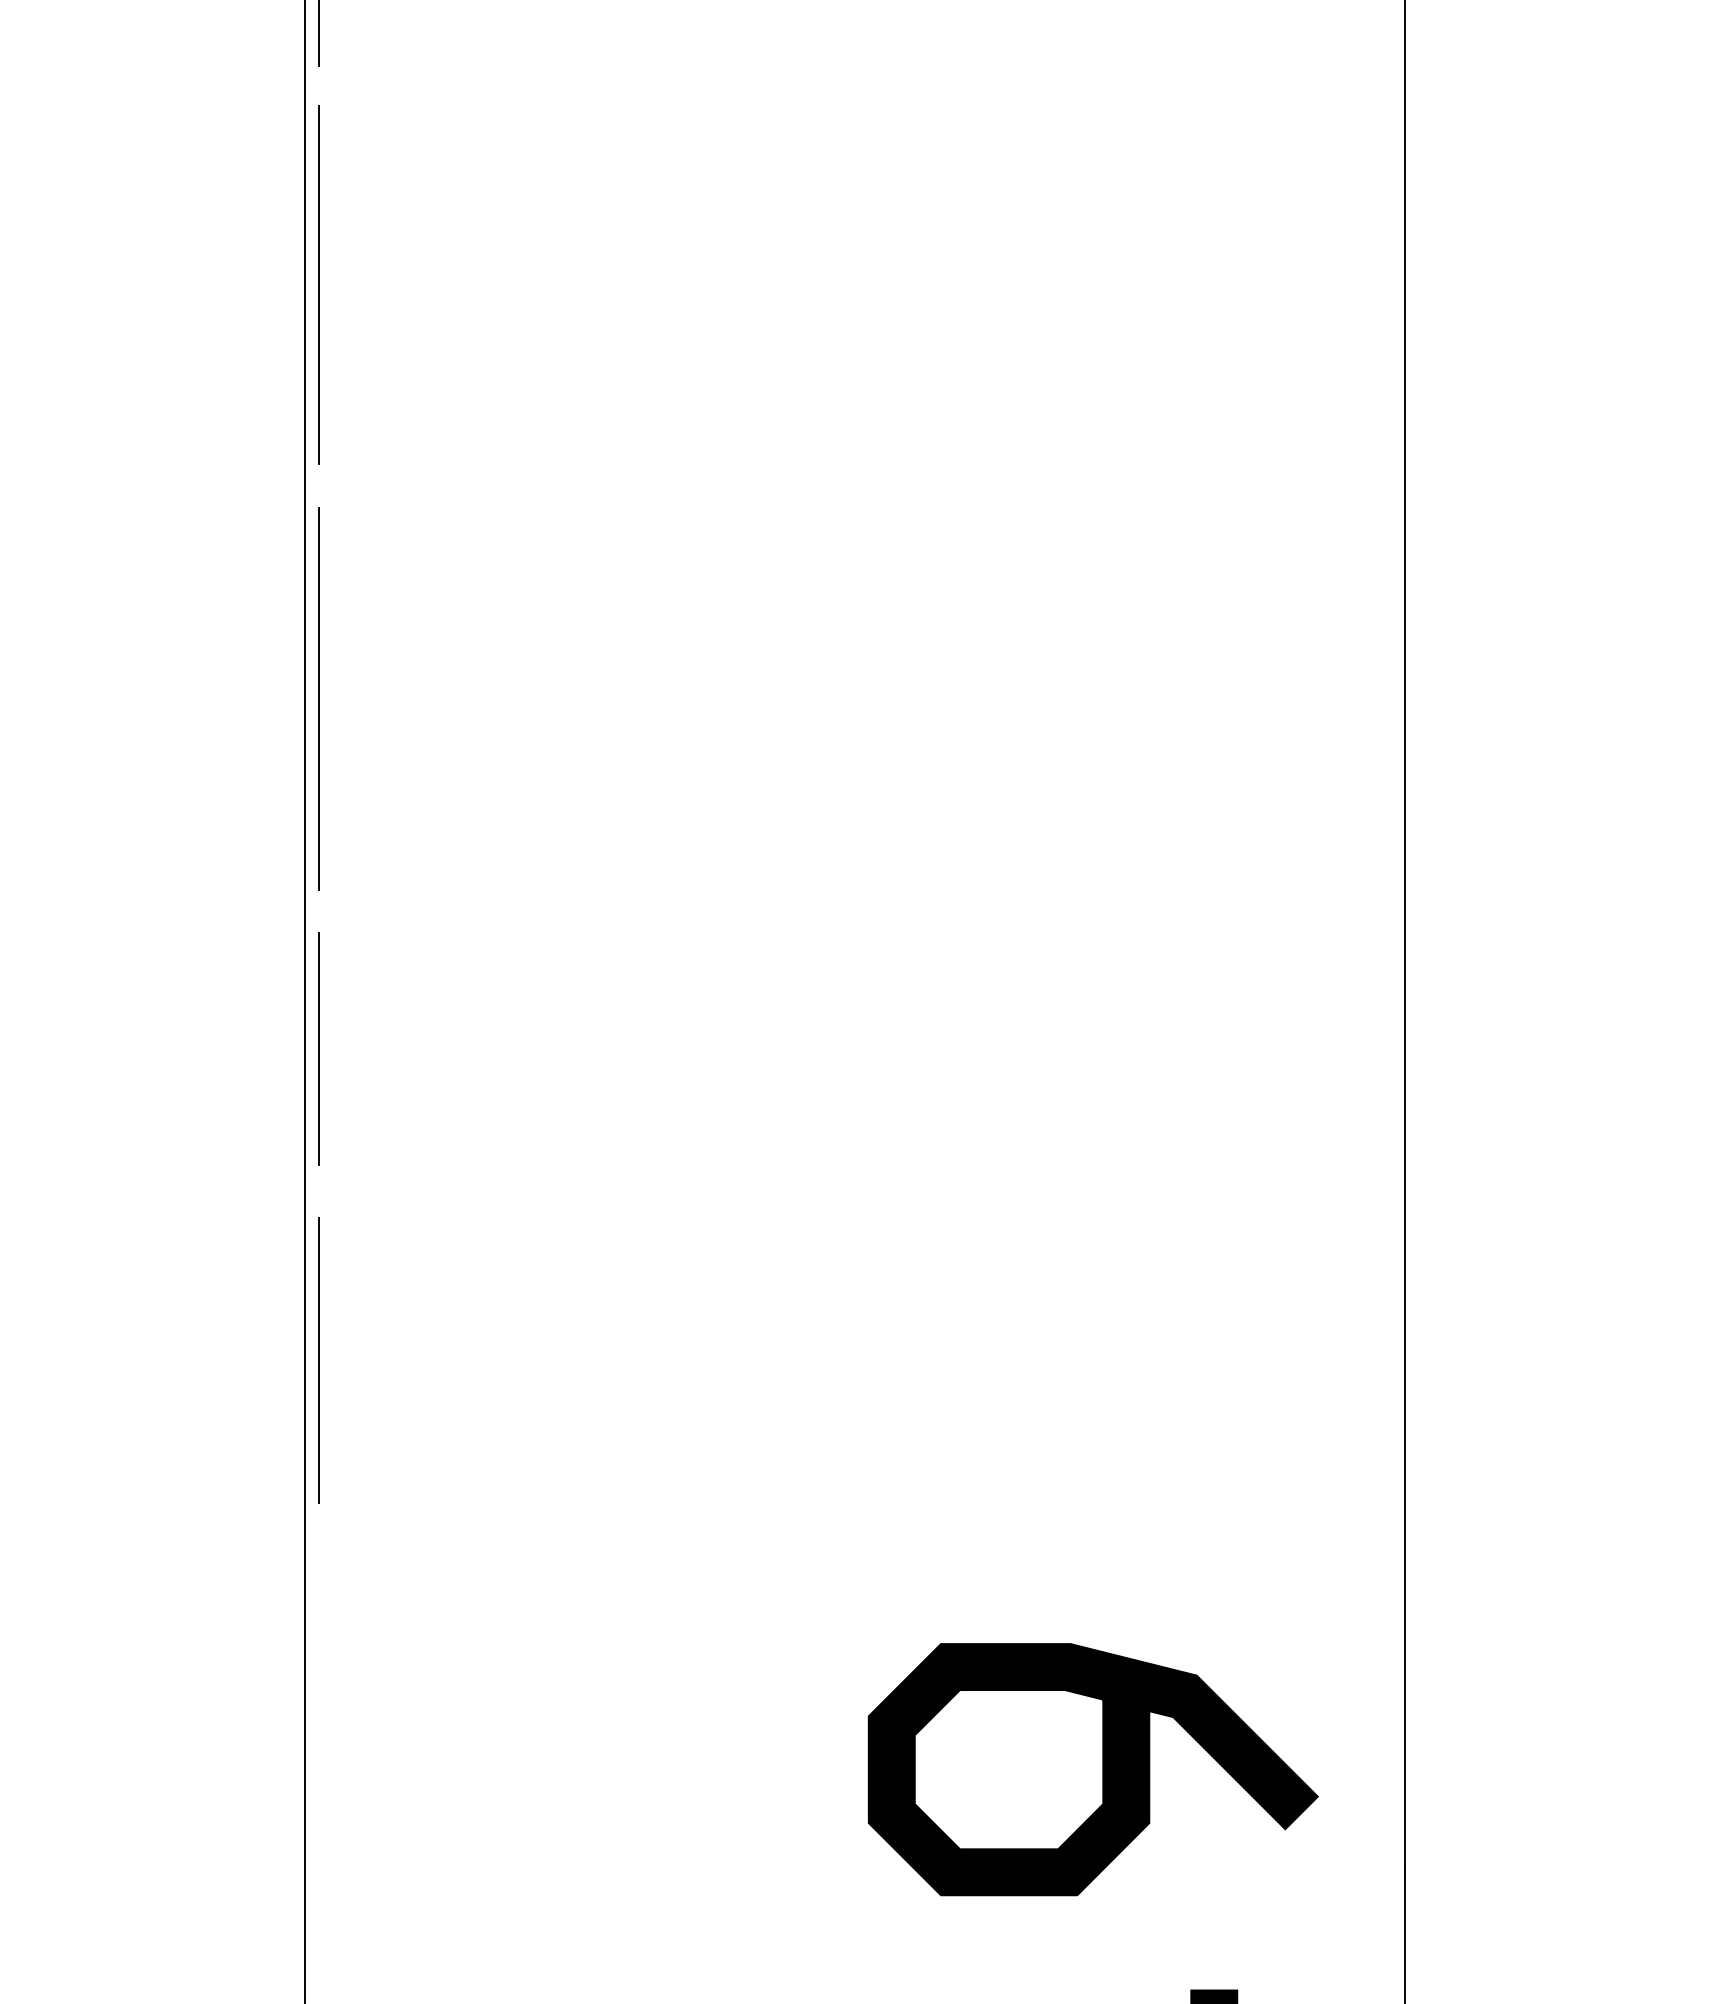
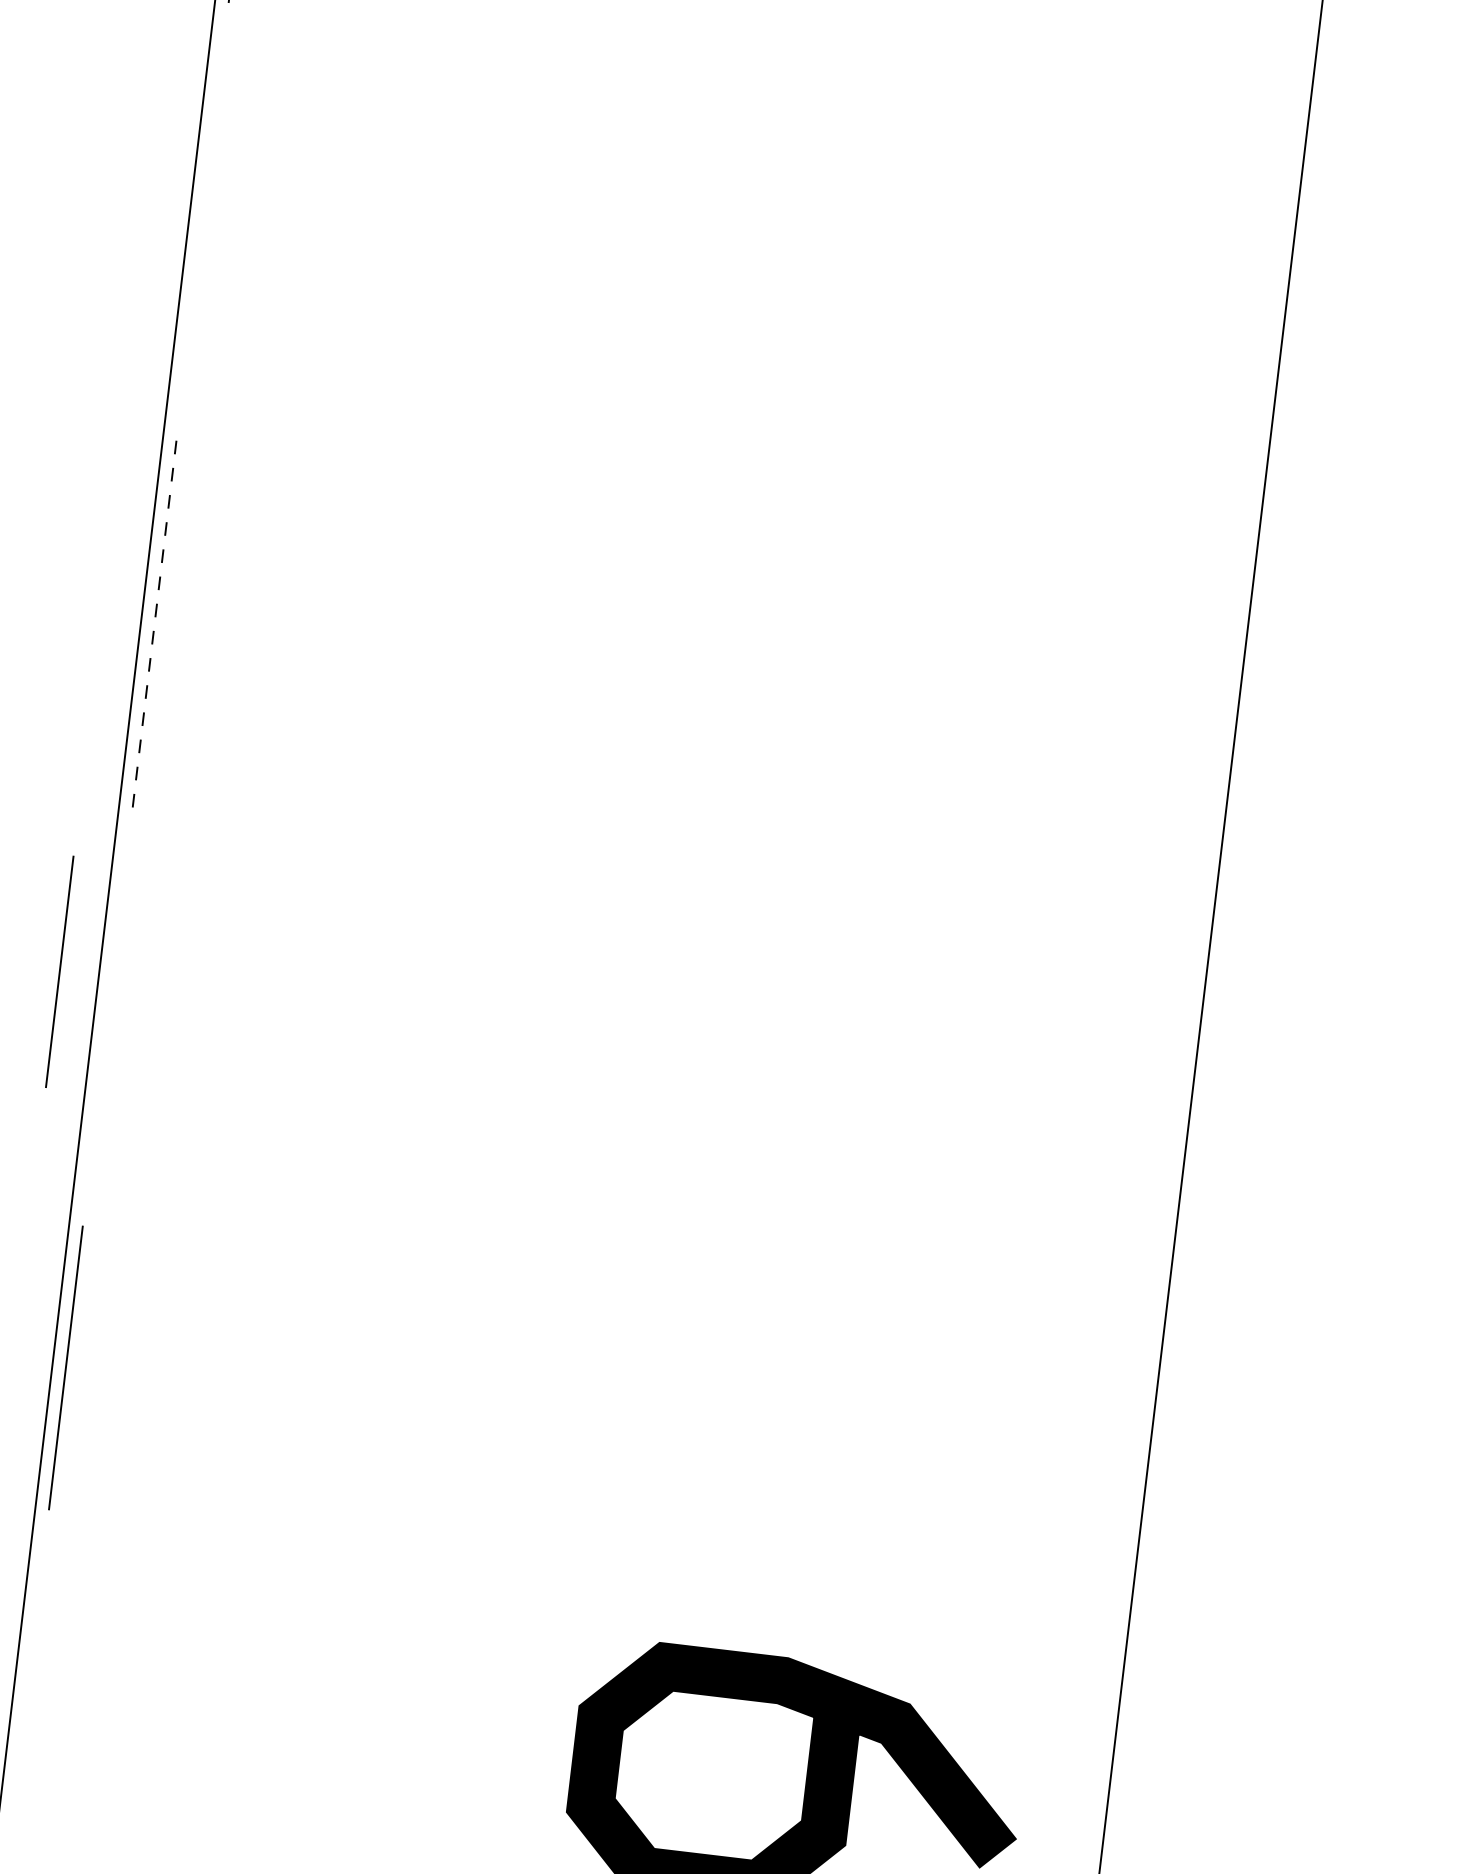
line: (318, 284) -> (202, 219), removed
line: (318, 699) -> (153, 631), solid -> dashed
line: (318, 1048) -> (59, 971), moved
line: (318, 1360) -> (65, 1368), moved

